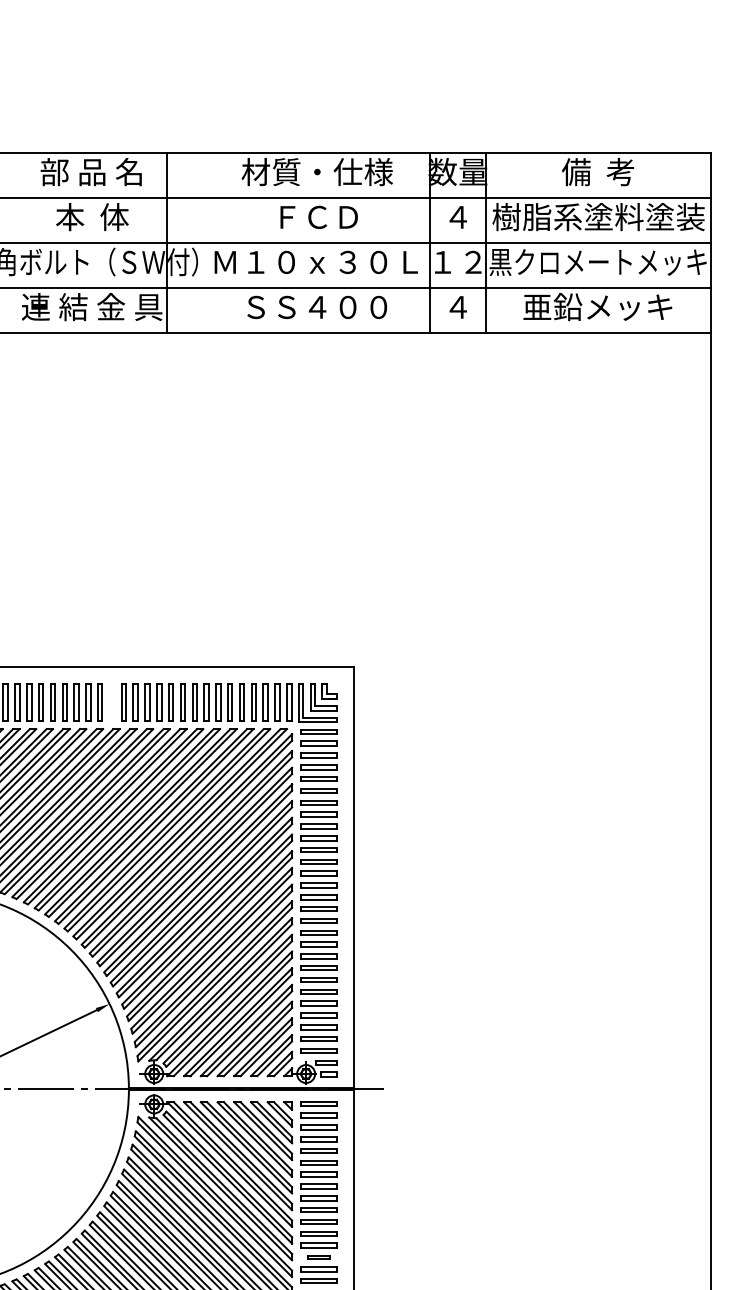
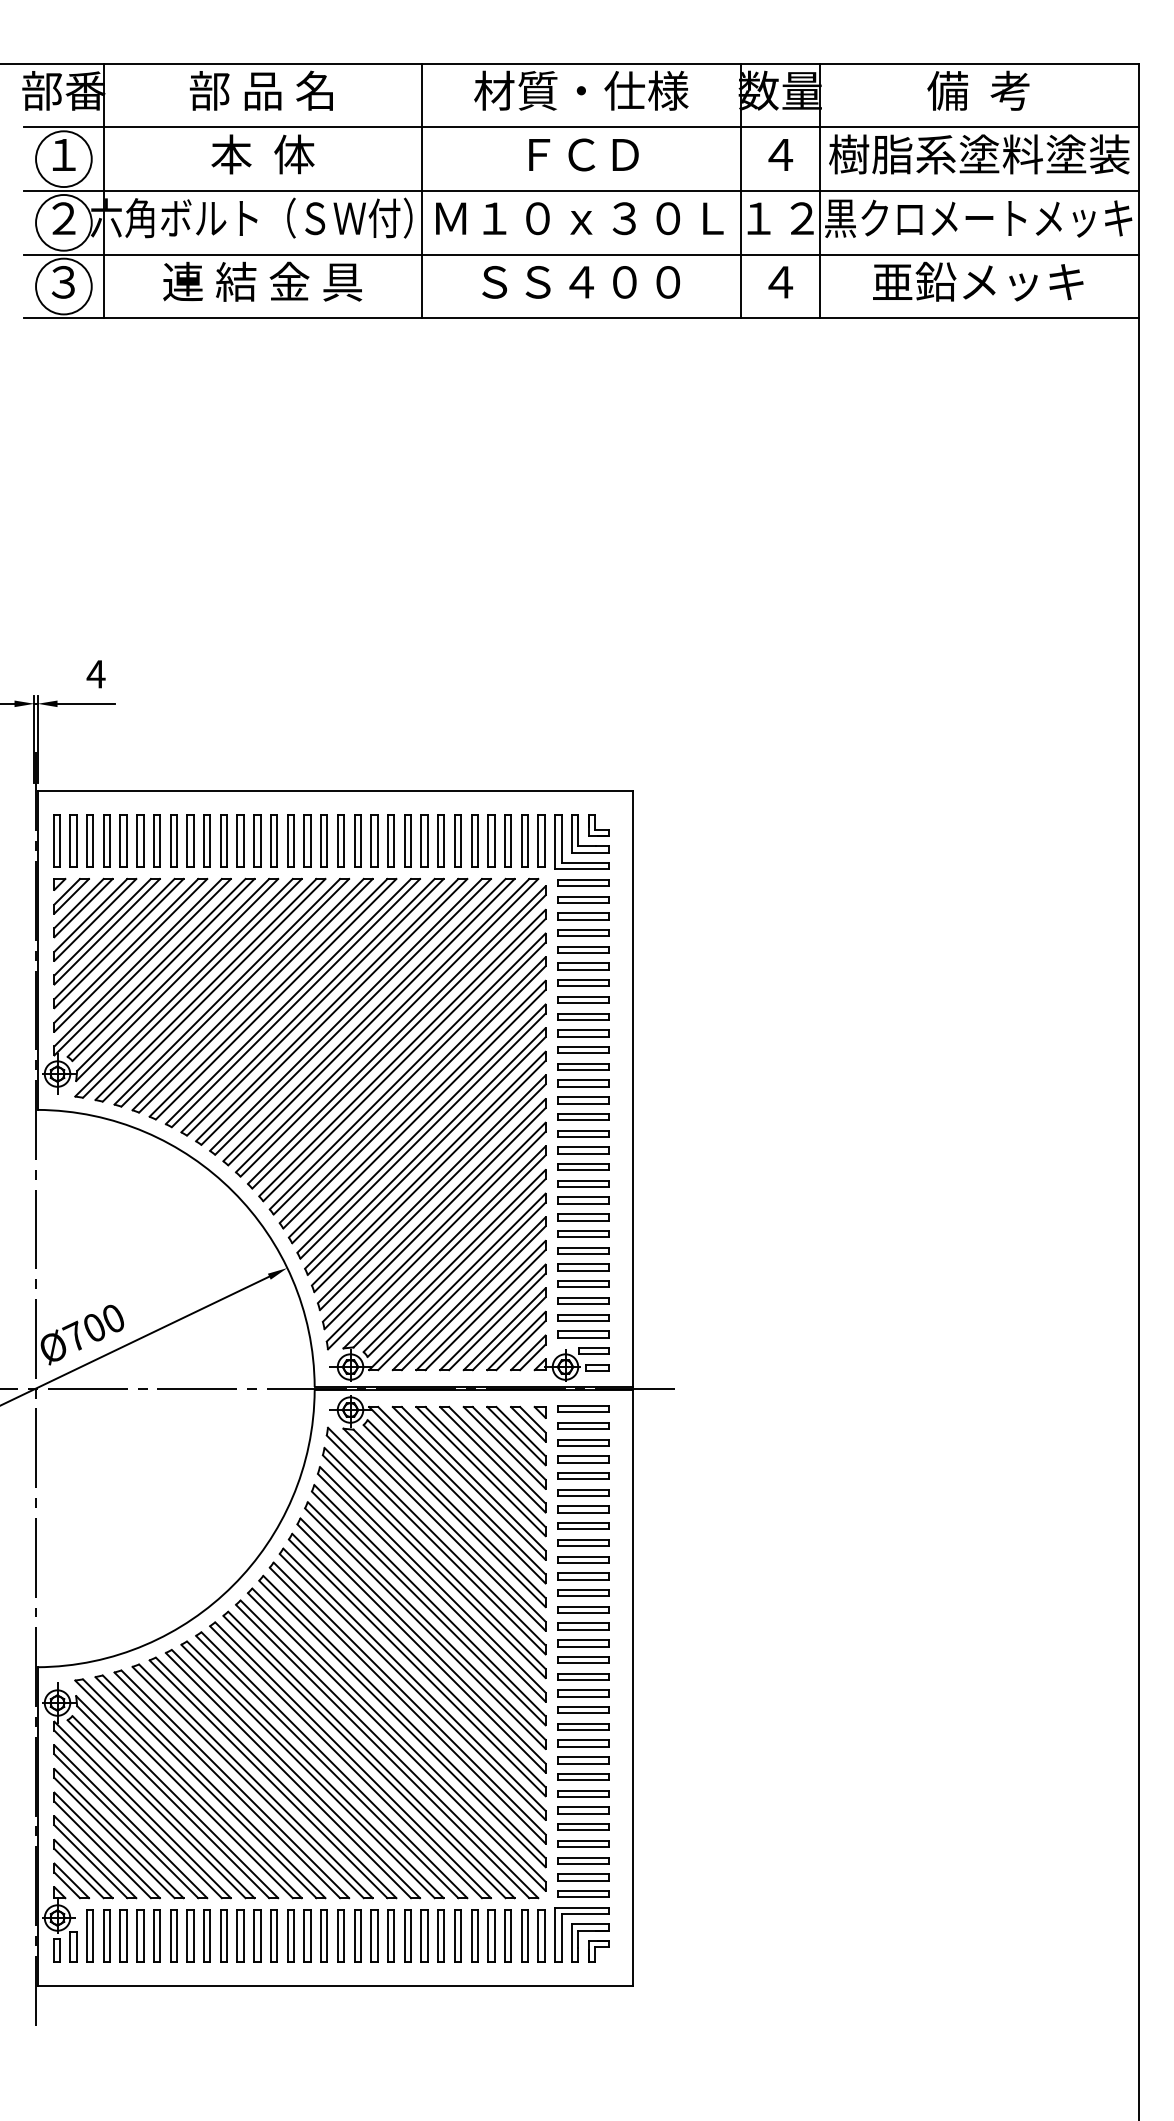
line: (166, 242) -> (422, 190), moved
part: (111, 701) -> (290, 840), added
part: (318, 1257) -> (583, 1626), size x1.67

